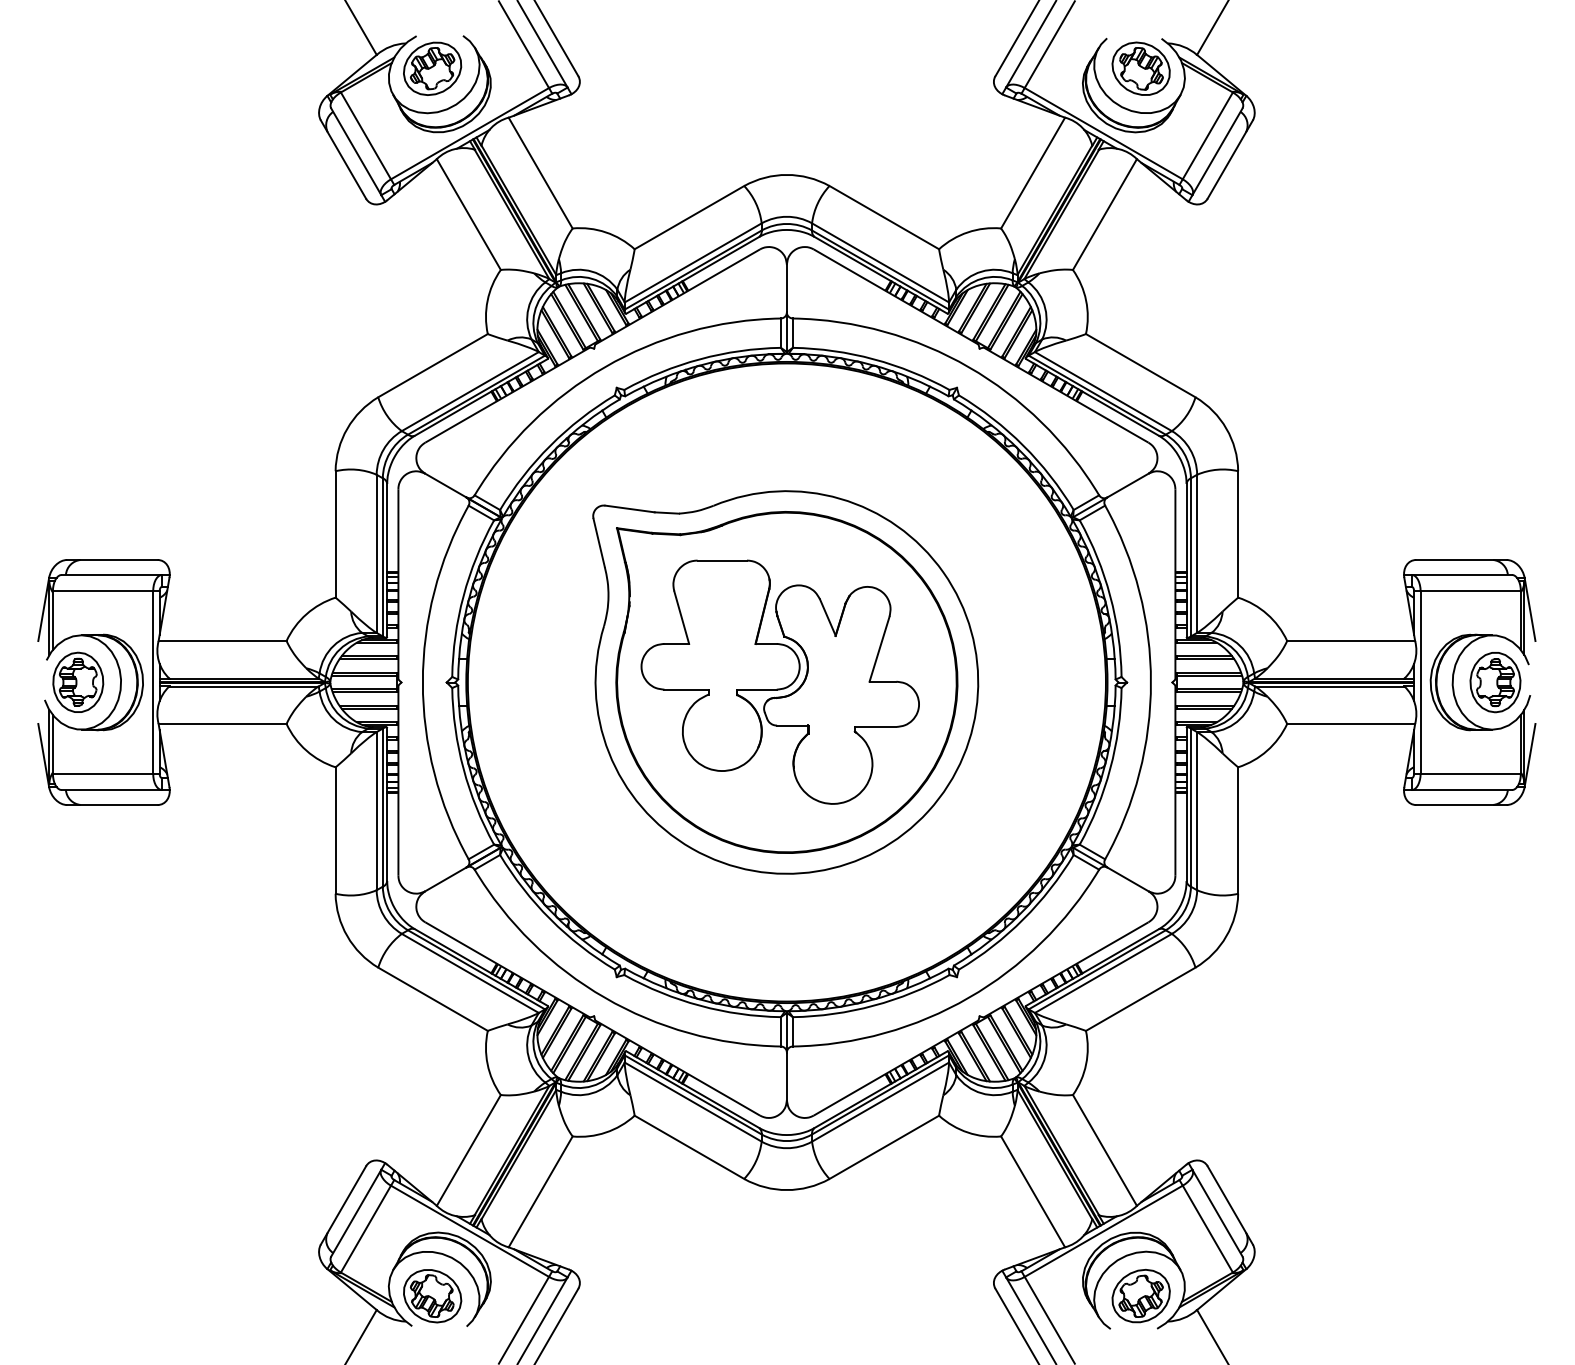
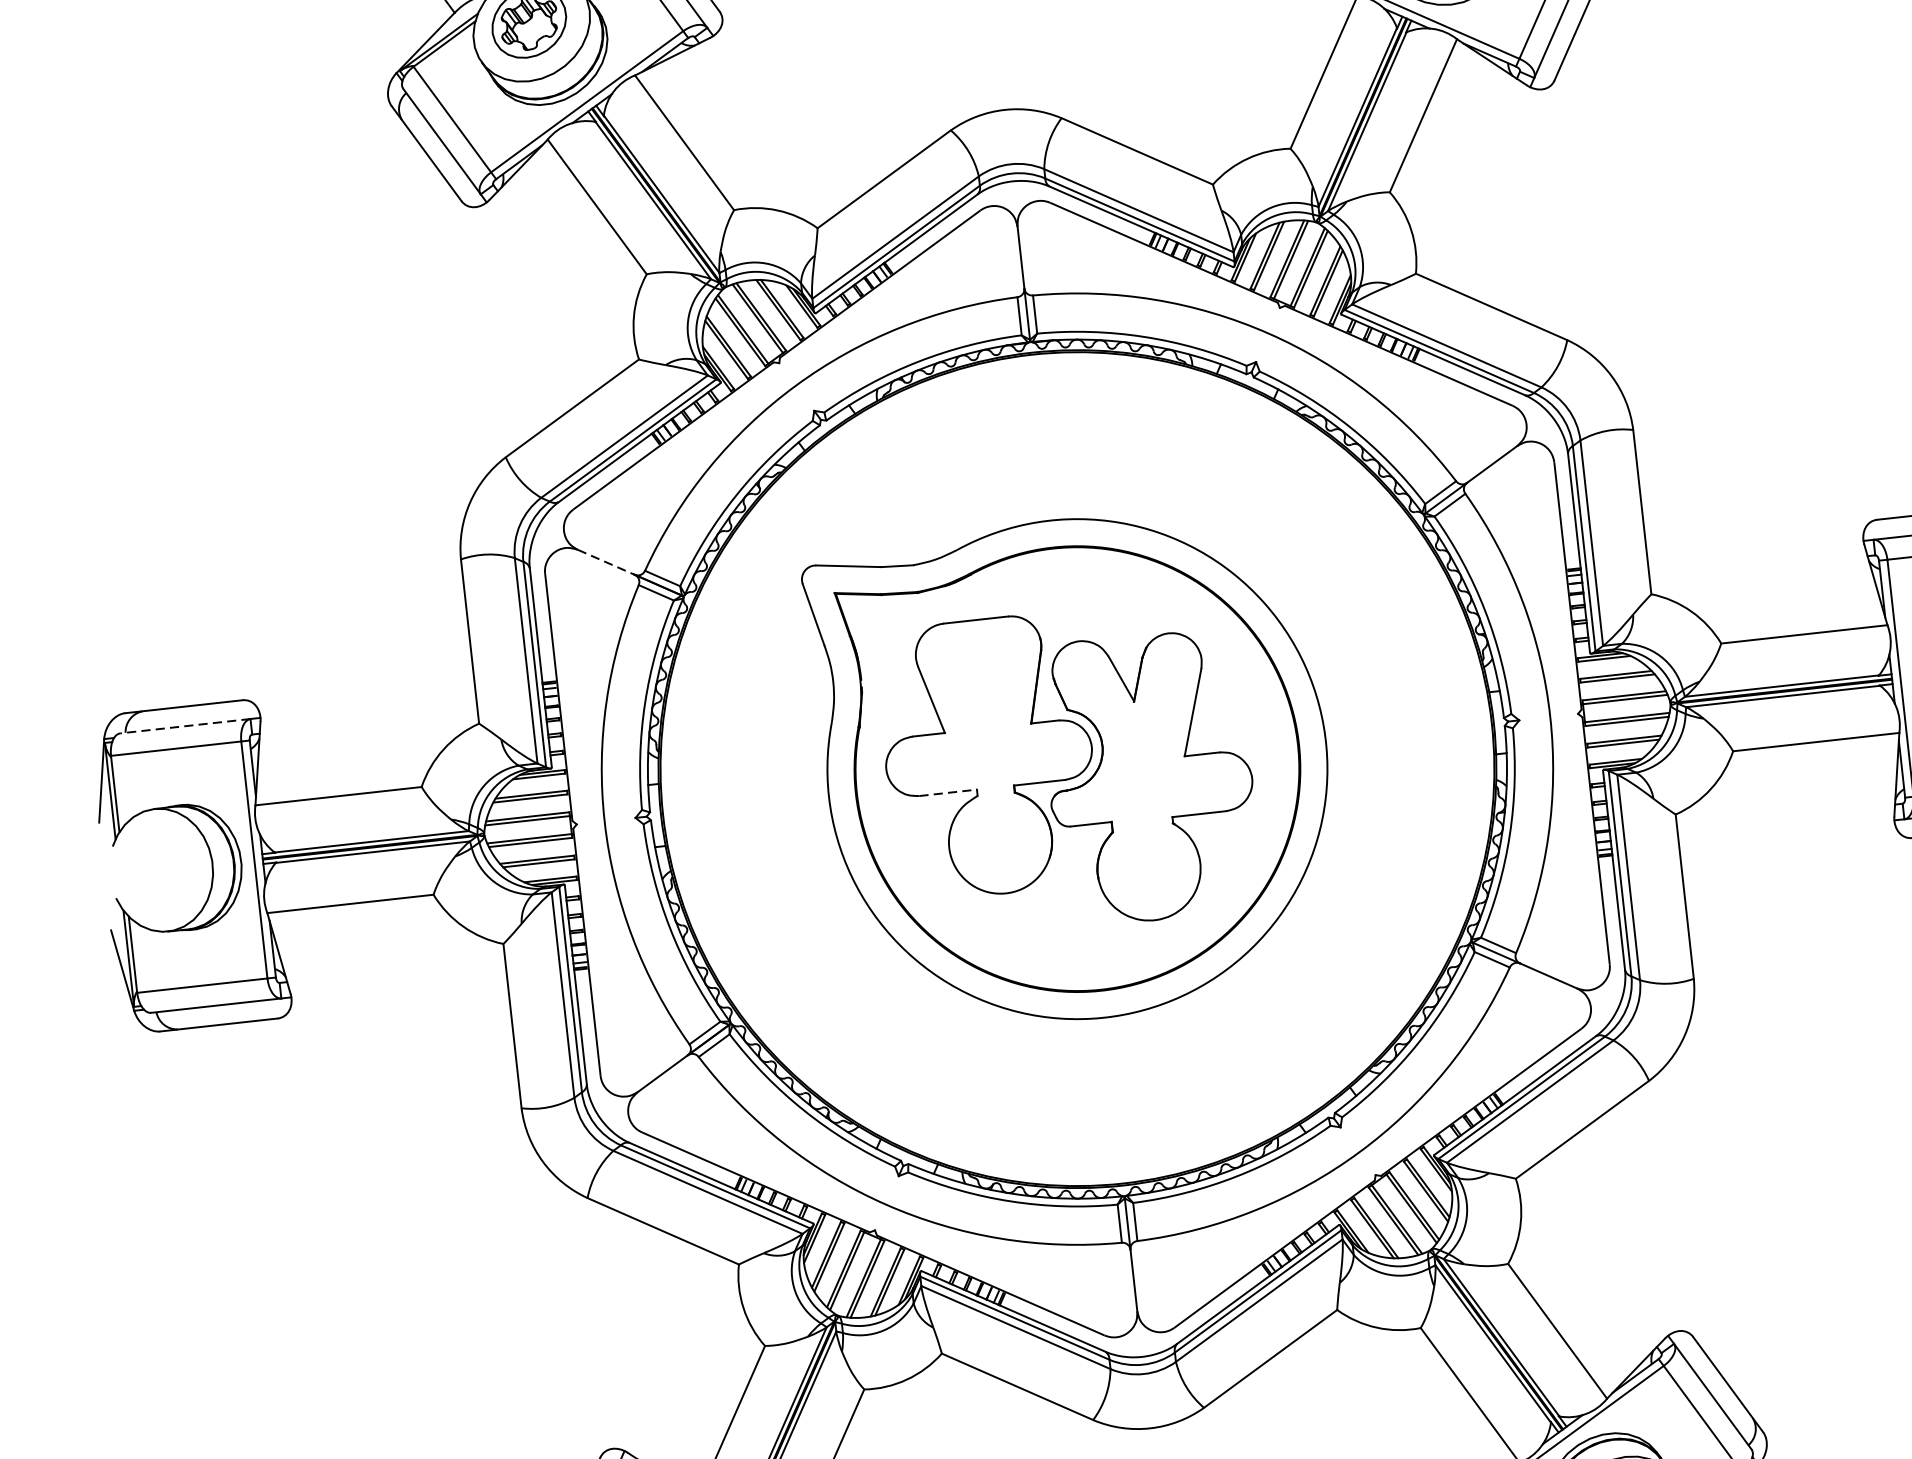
line: (445, 485) -> (605, 562), solid -> dashed
line: (111, 574) -> (184, 725), solid -> dashed
part: (78, 681) -> (157, 869), removed
line: (687, 689) -> (949, 792), solid -> dashed

